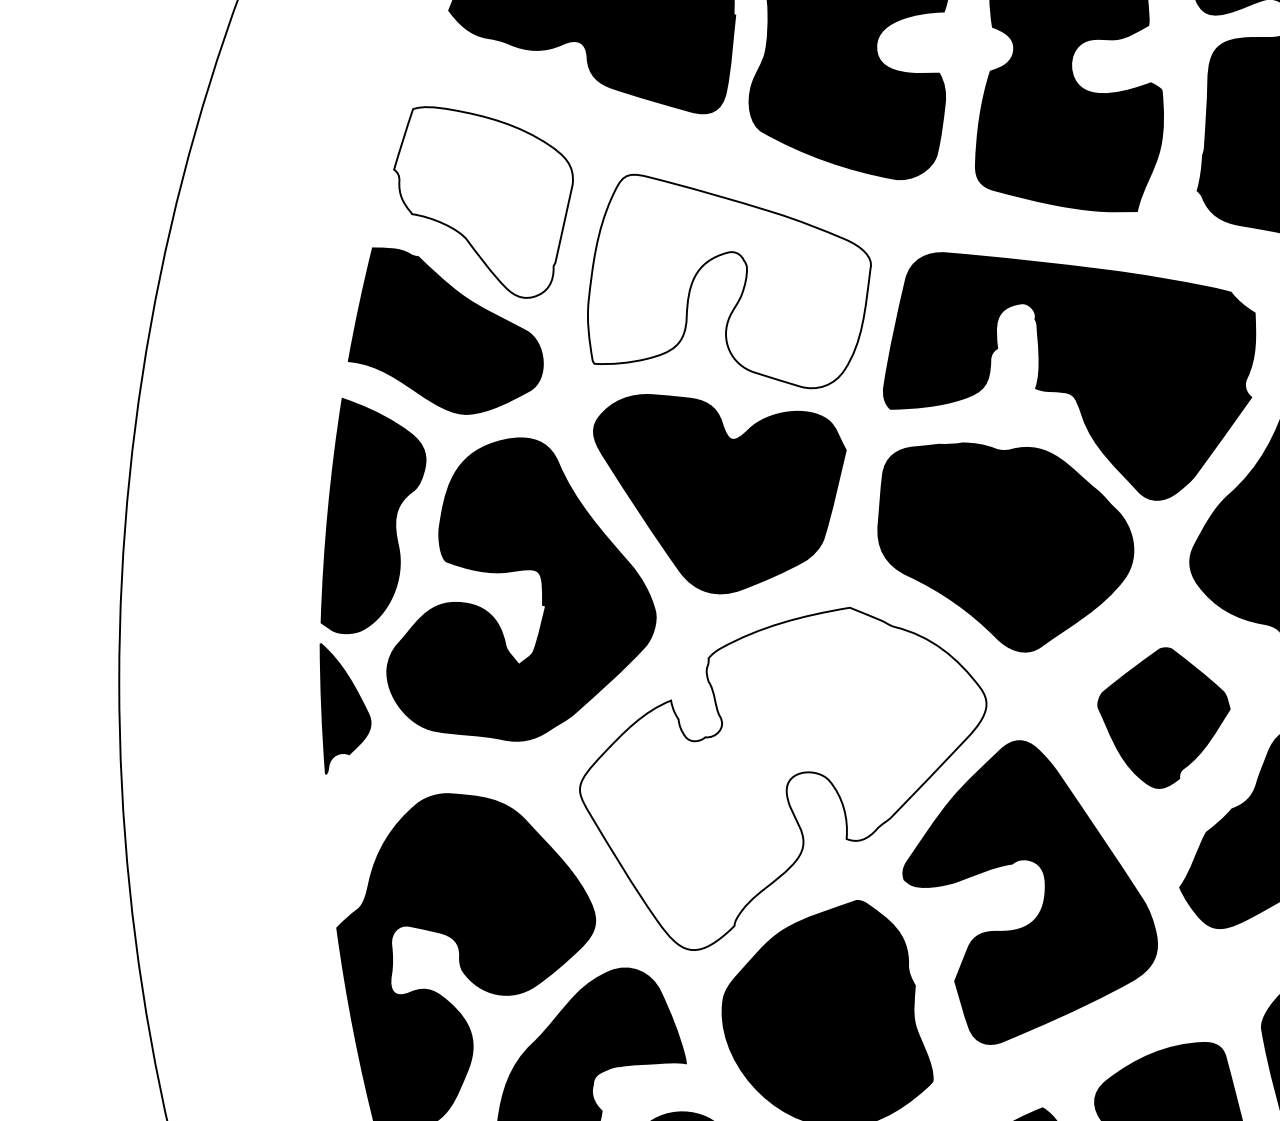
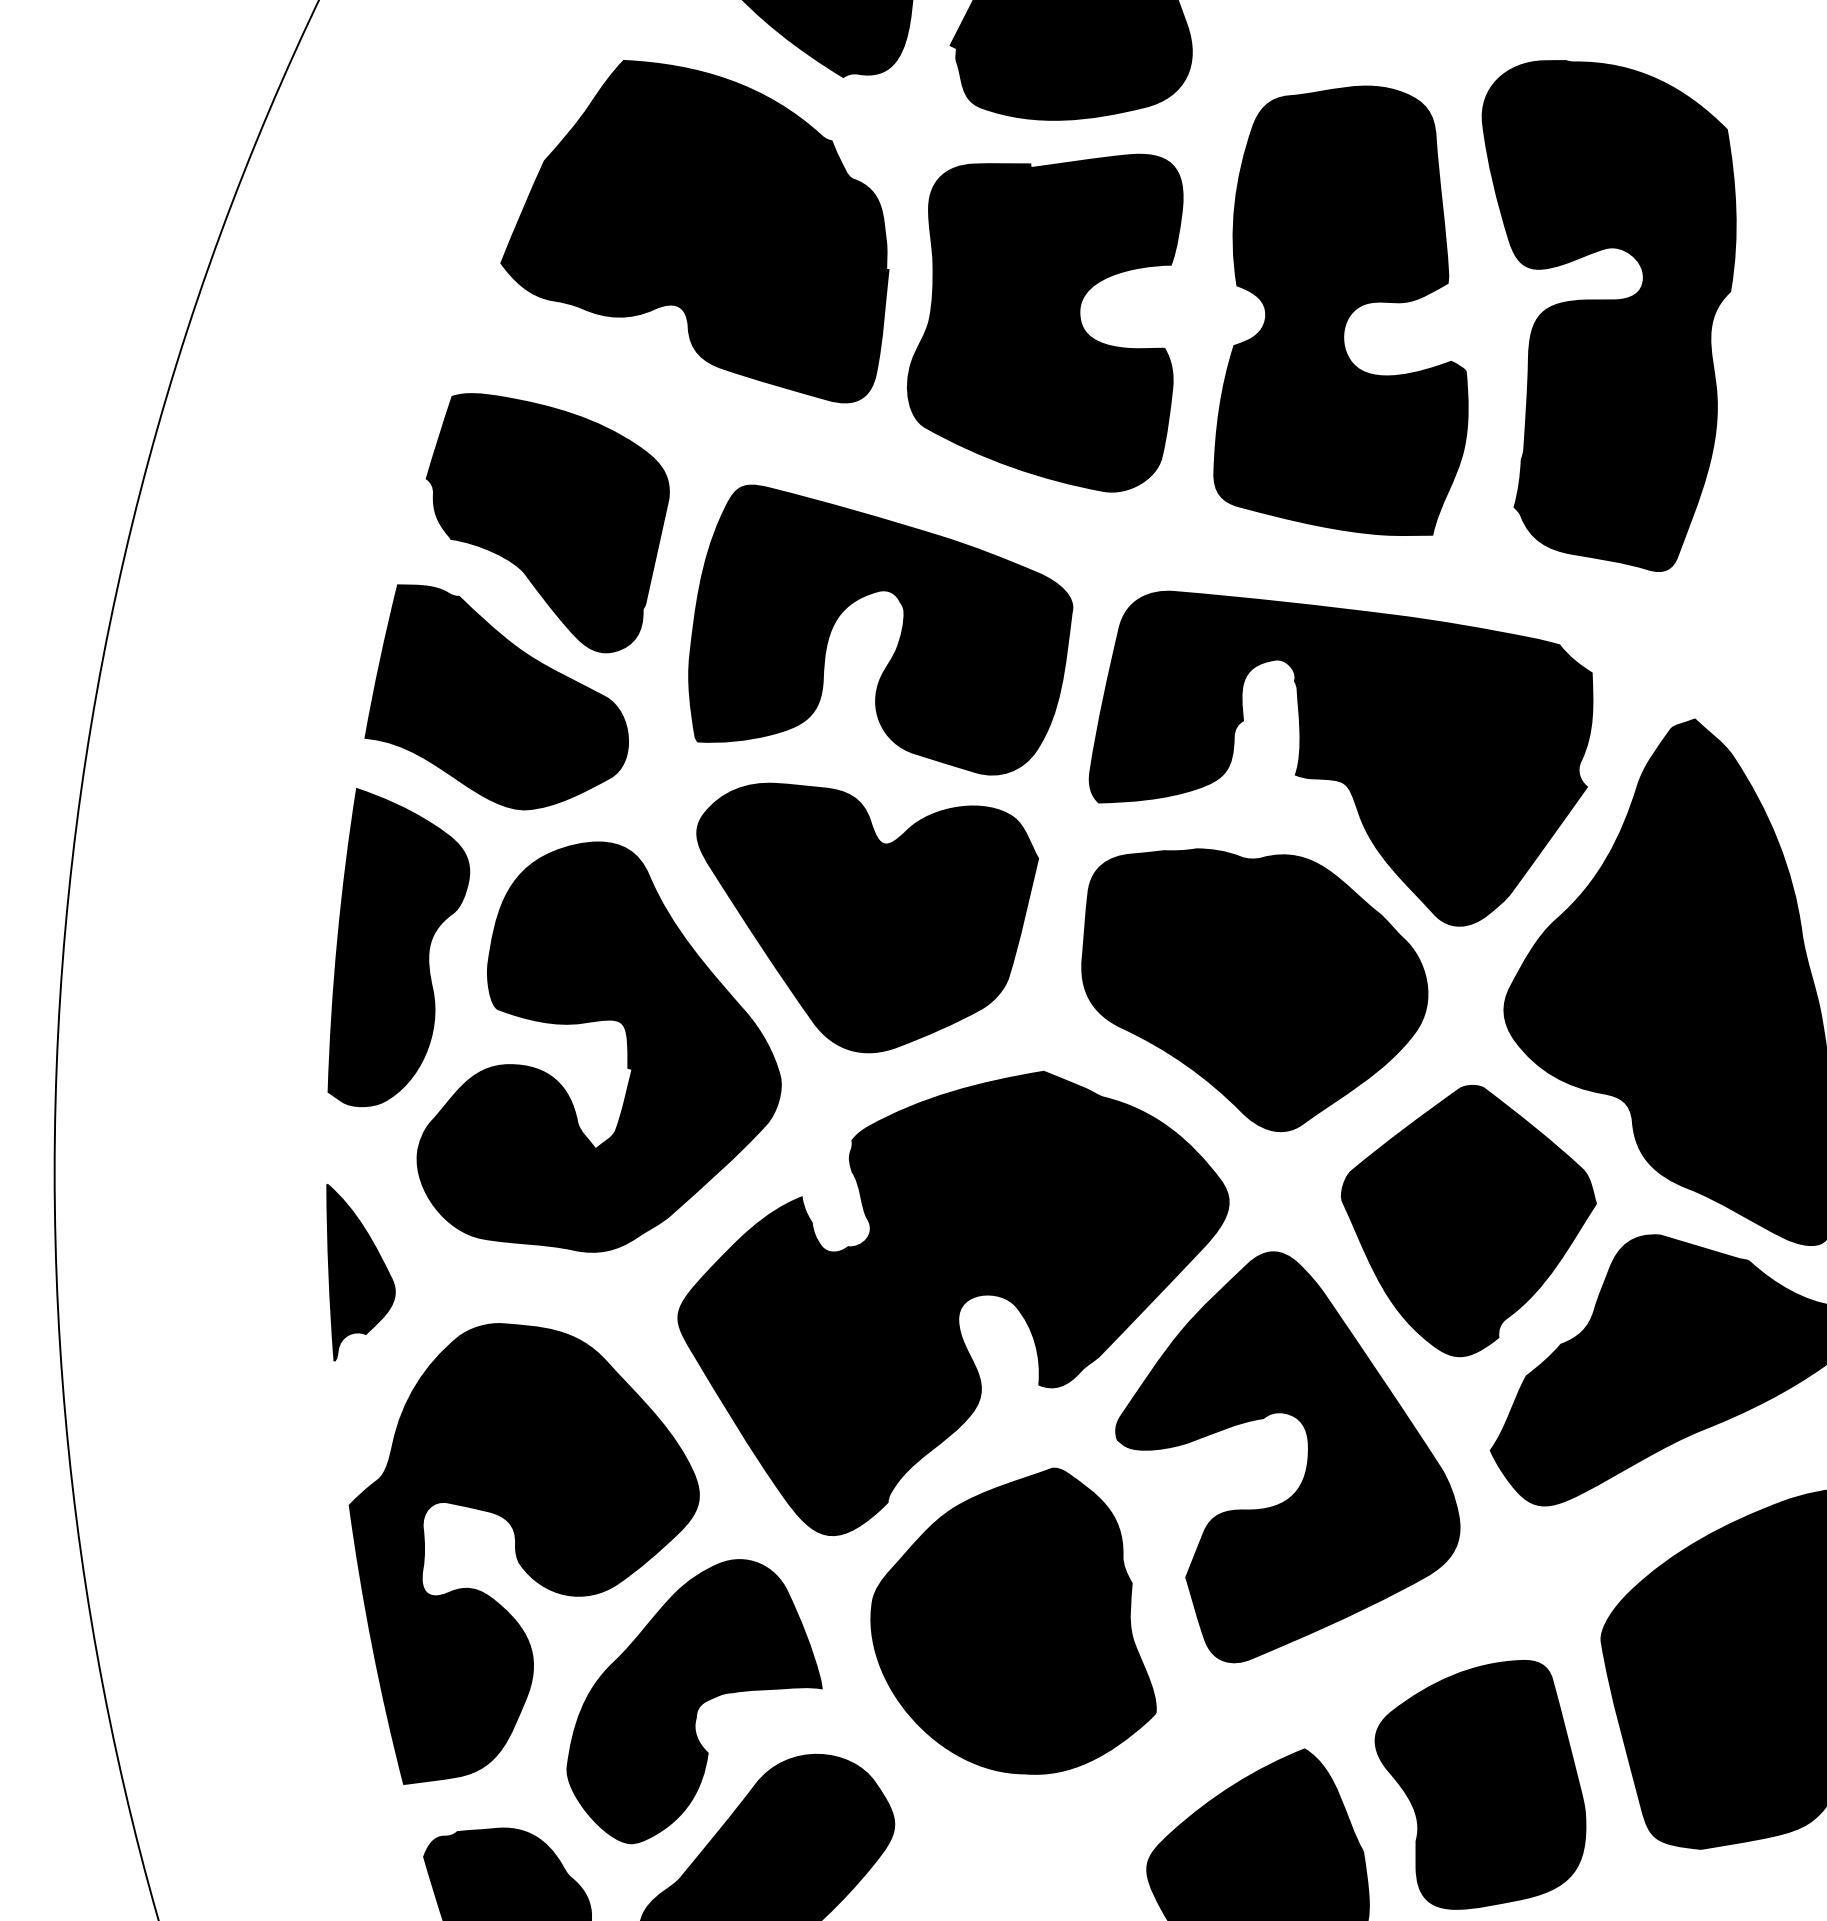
fill: (483, 202) -> (547, 523), added
fill: (729, 281) -> (880, 629), added
part: (345, 708) -> (360, 1272), moved
part: (1163, 718) -> (1468, 1221), size x1.43
fill: (783, 778) -> (953, 1303), added

